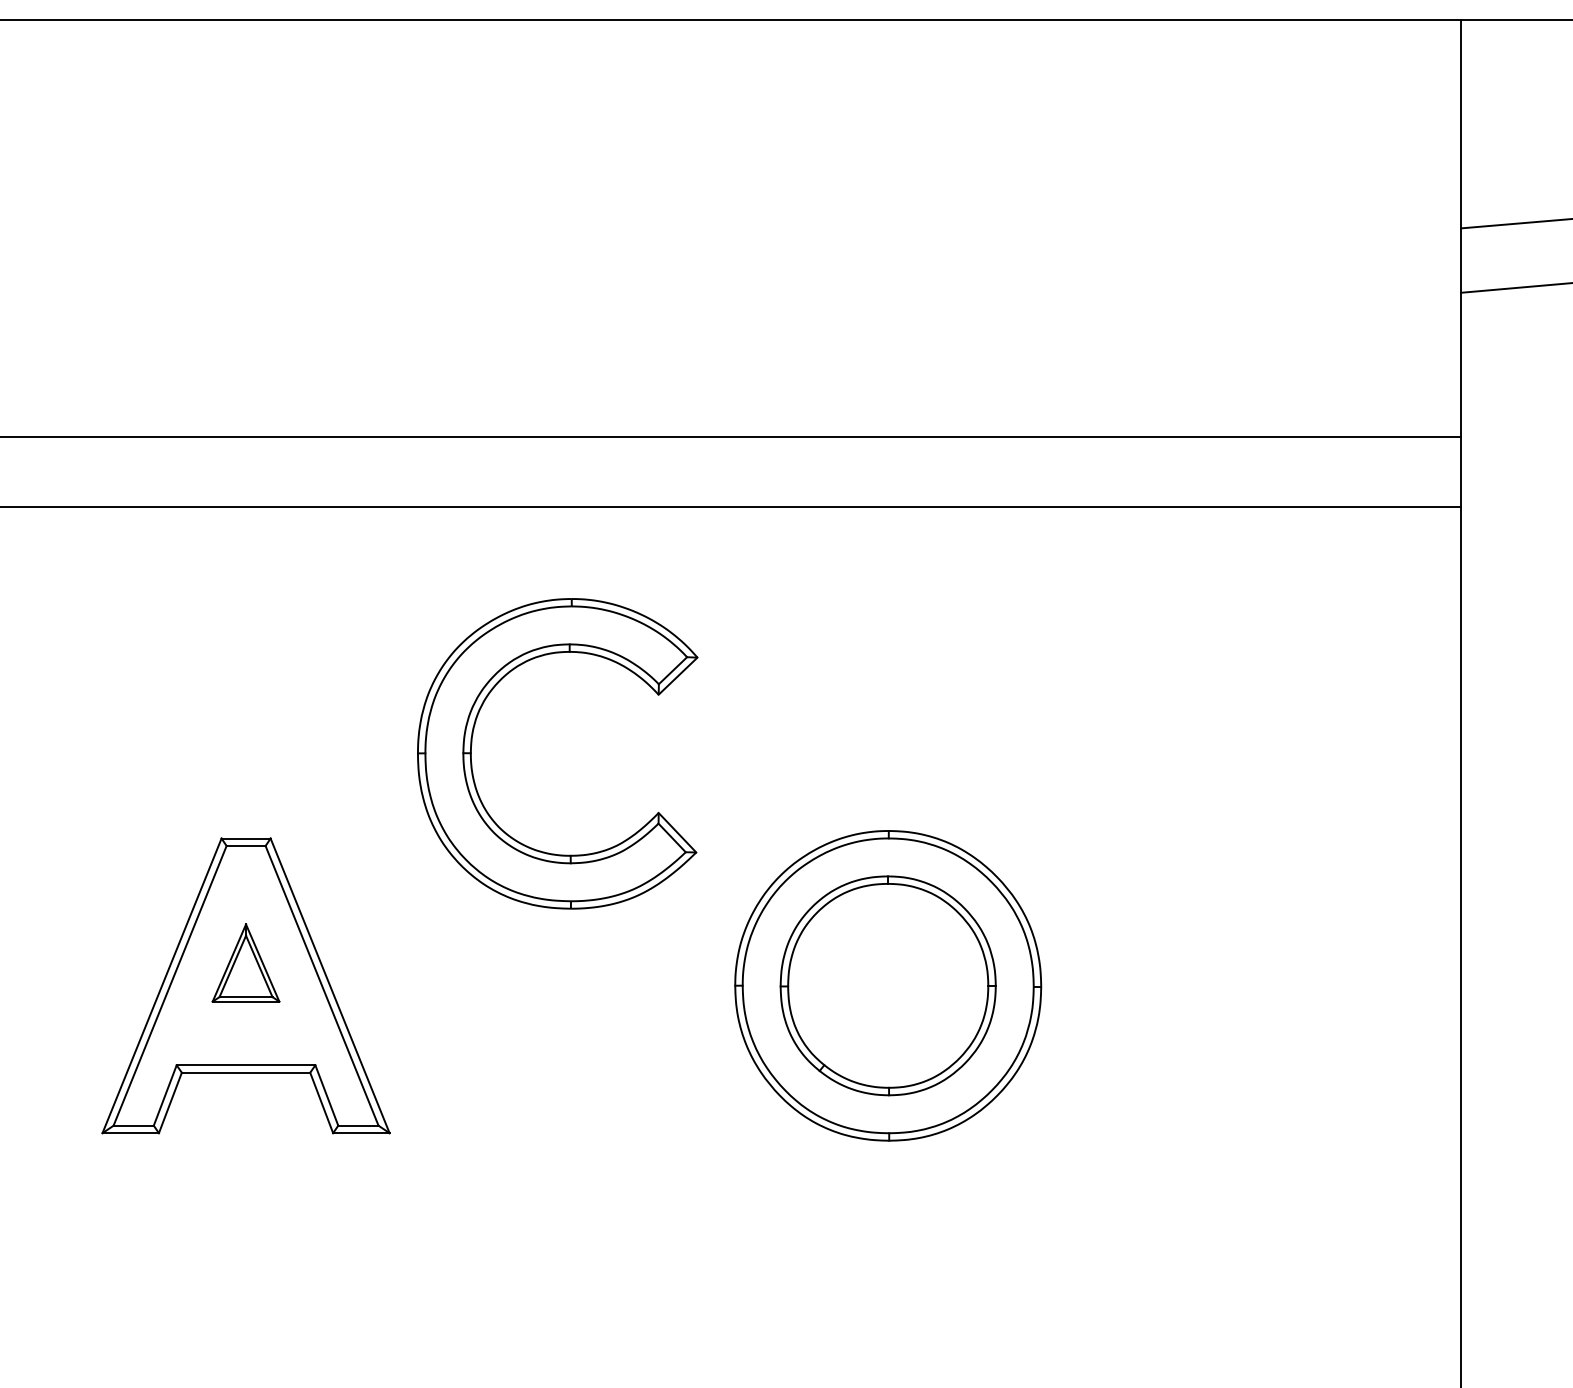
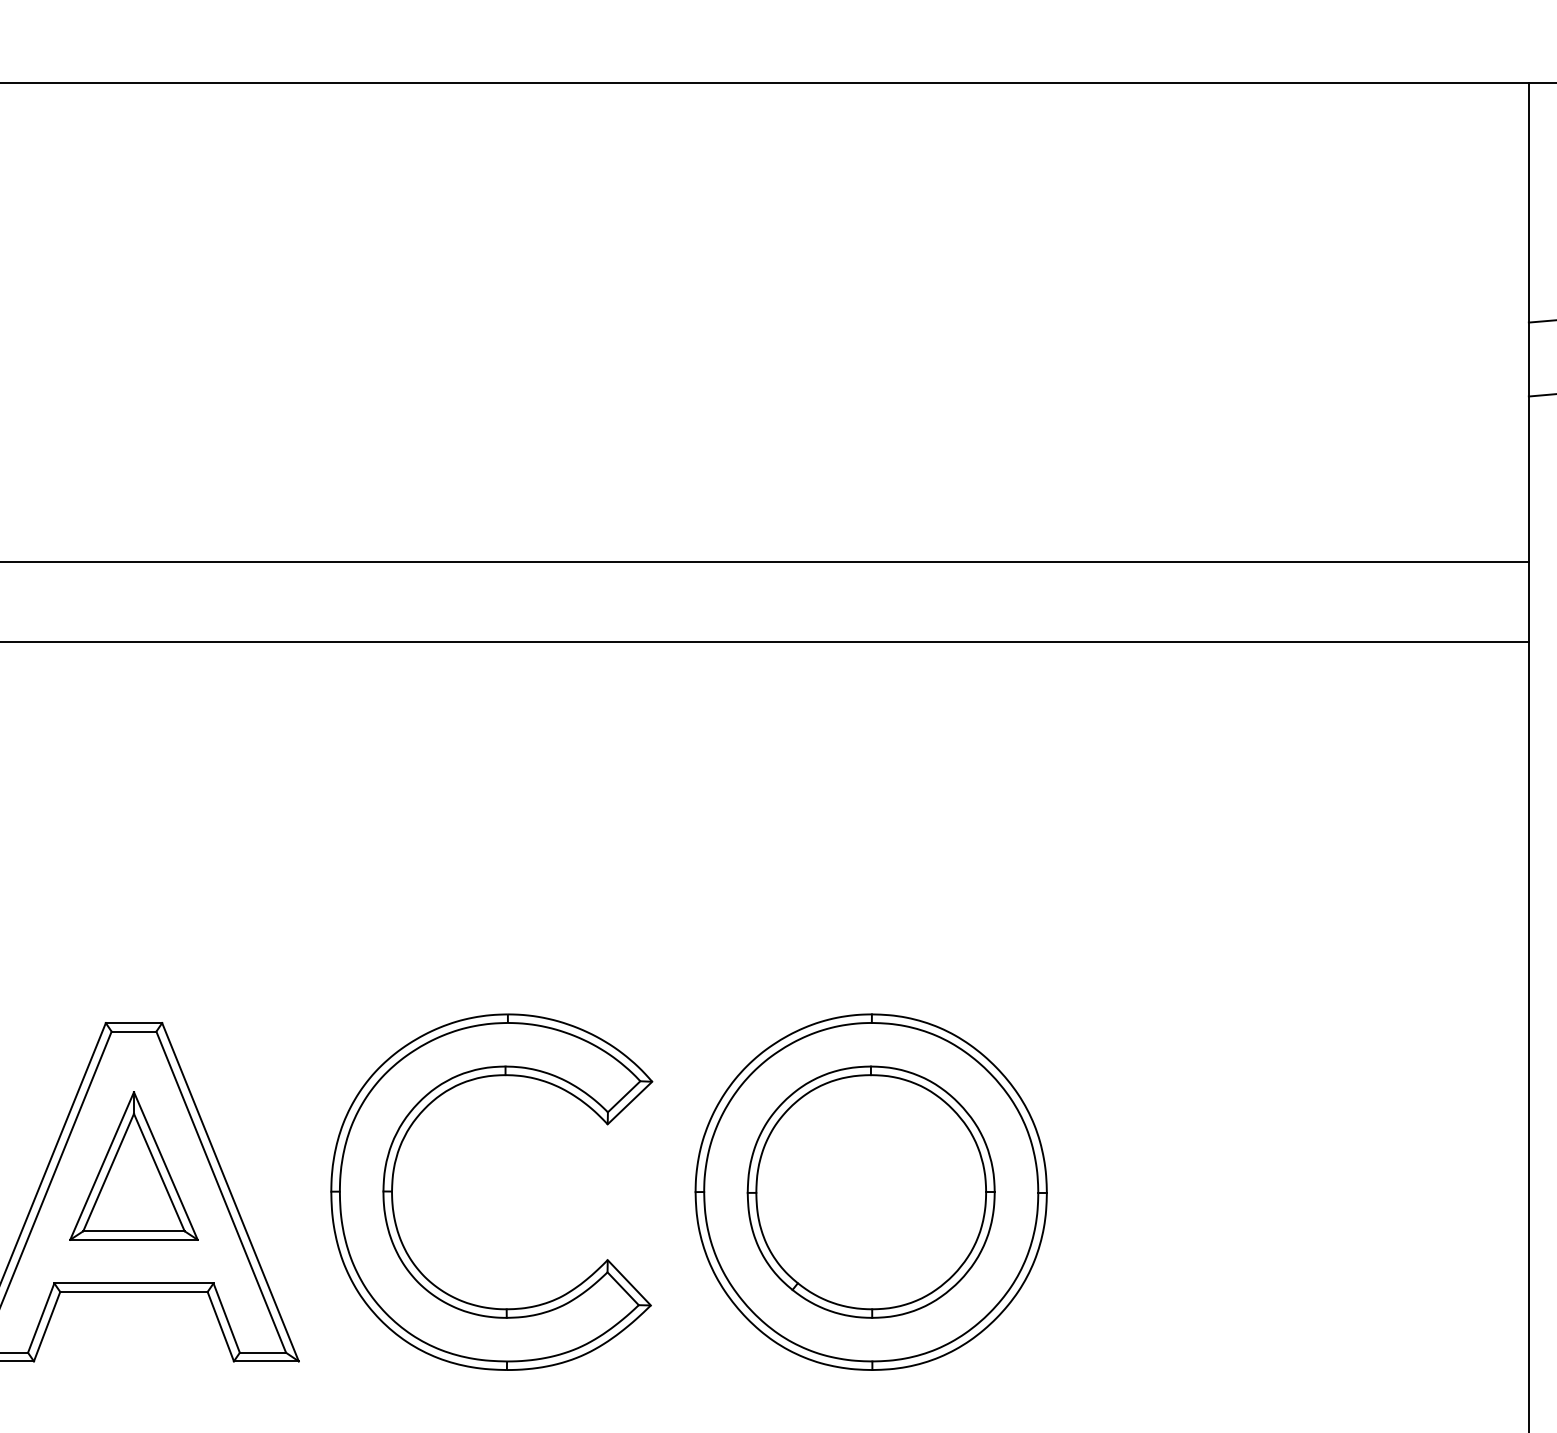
part: (472, 744) -> (393, 1181), moved
part: (245, 962) -> (133, 1165), size x1.67

